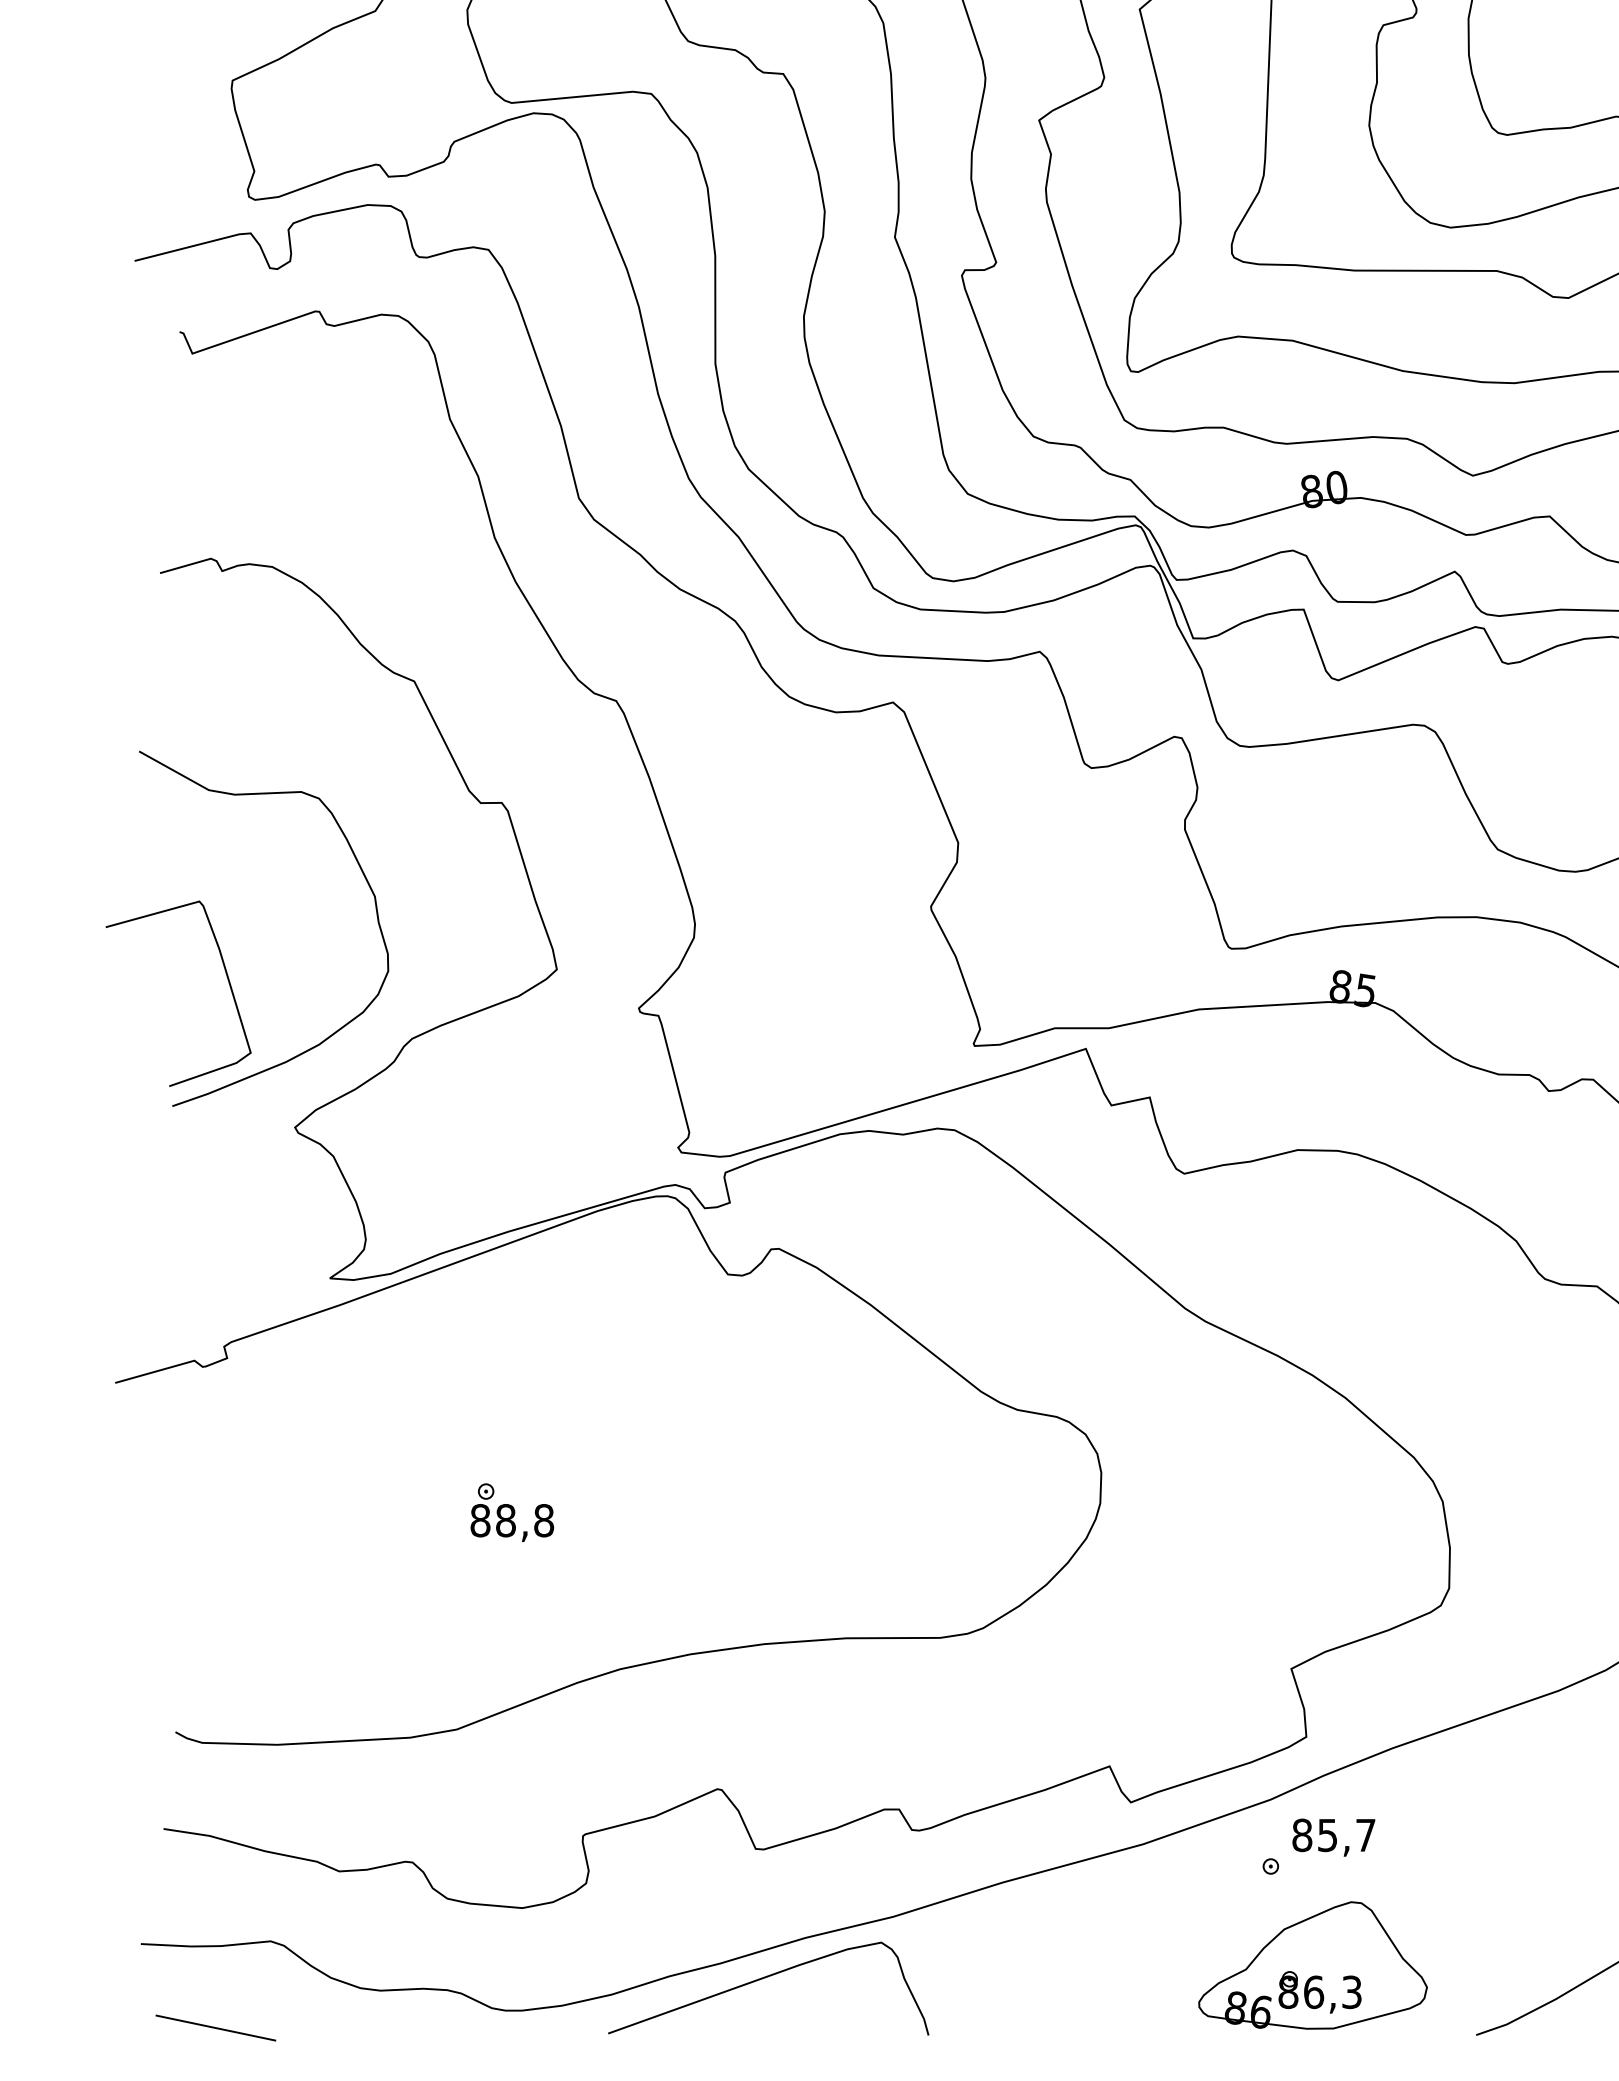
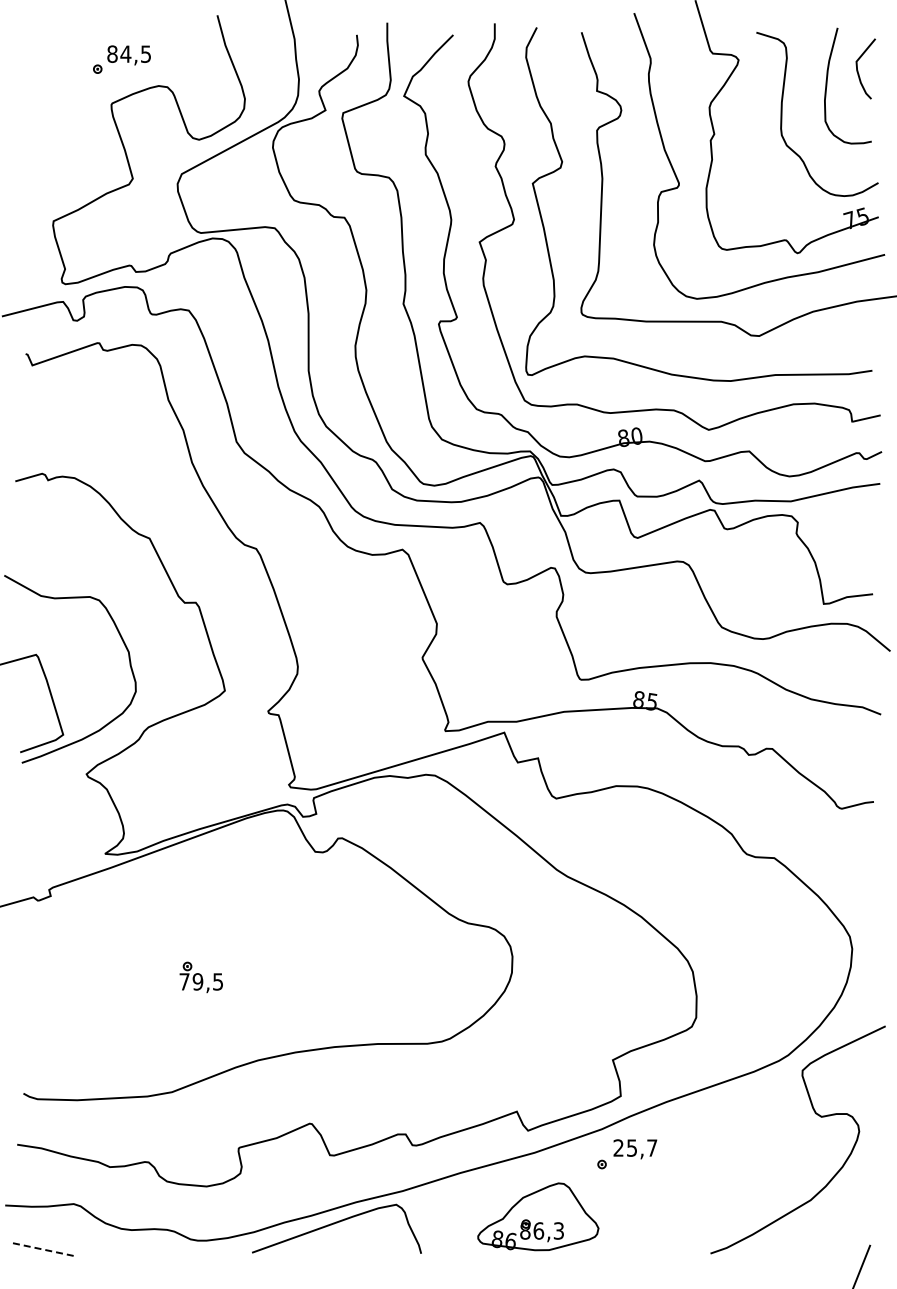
text: (512, 1519) -> (201, 981), 88,8 -> 79,5
text: (1301, 1834) -> (618, 1147), 85,7 -> 25,7
part: (1313, 1964) -> (538, 1216), moved
line: (215, 2027) -> (44, 1249), solid -> dashed

